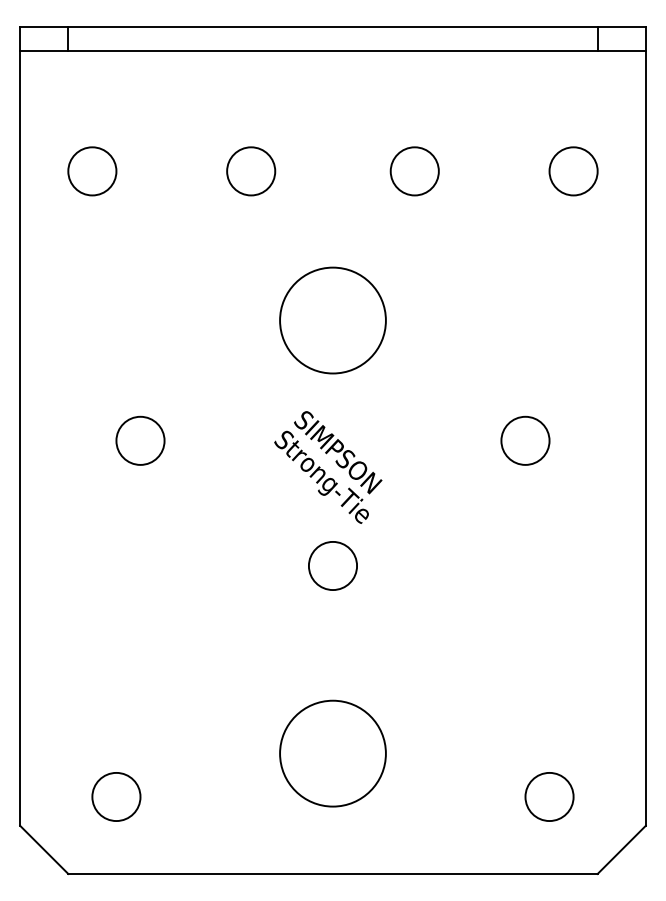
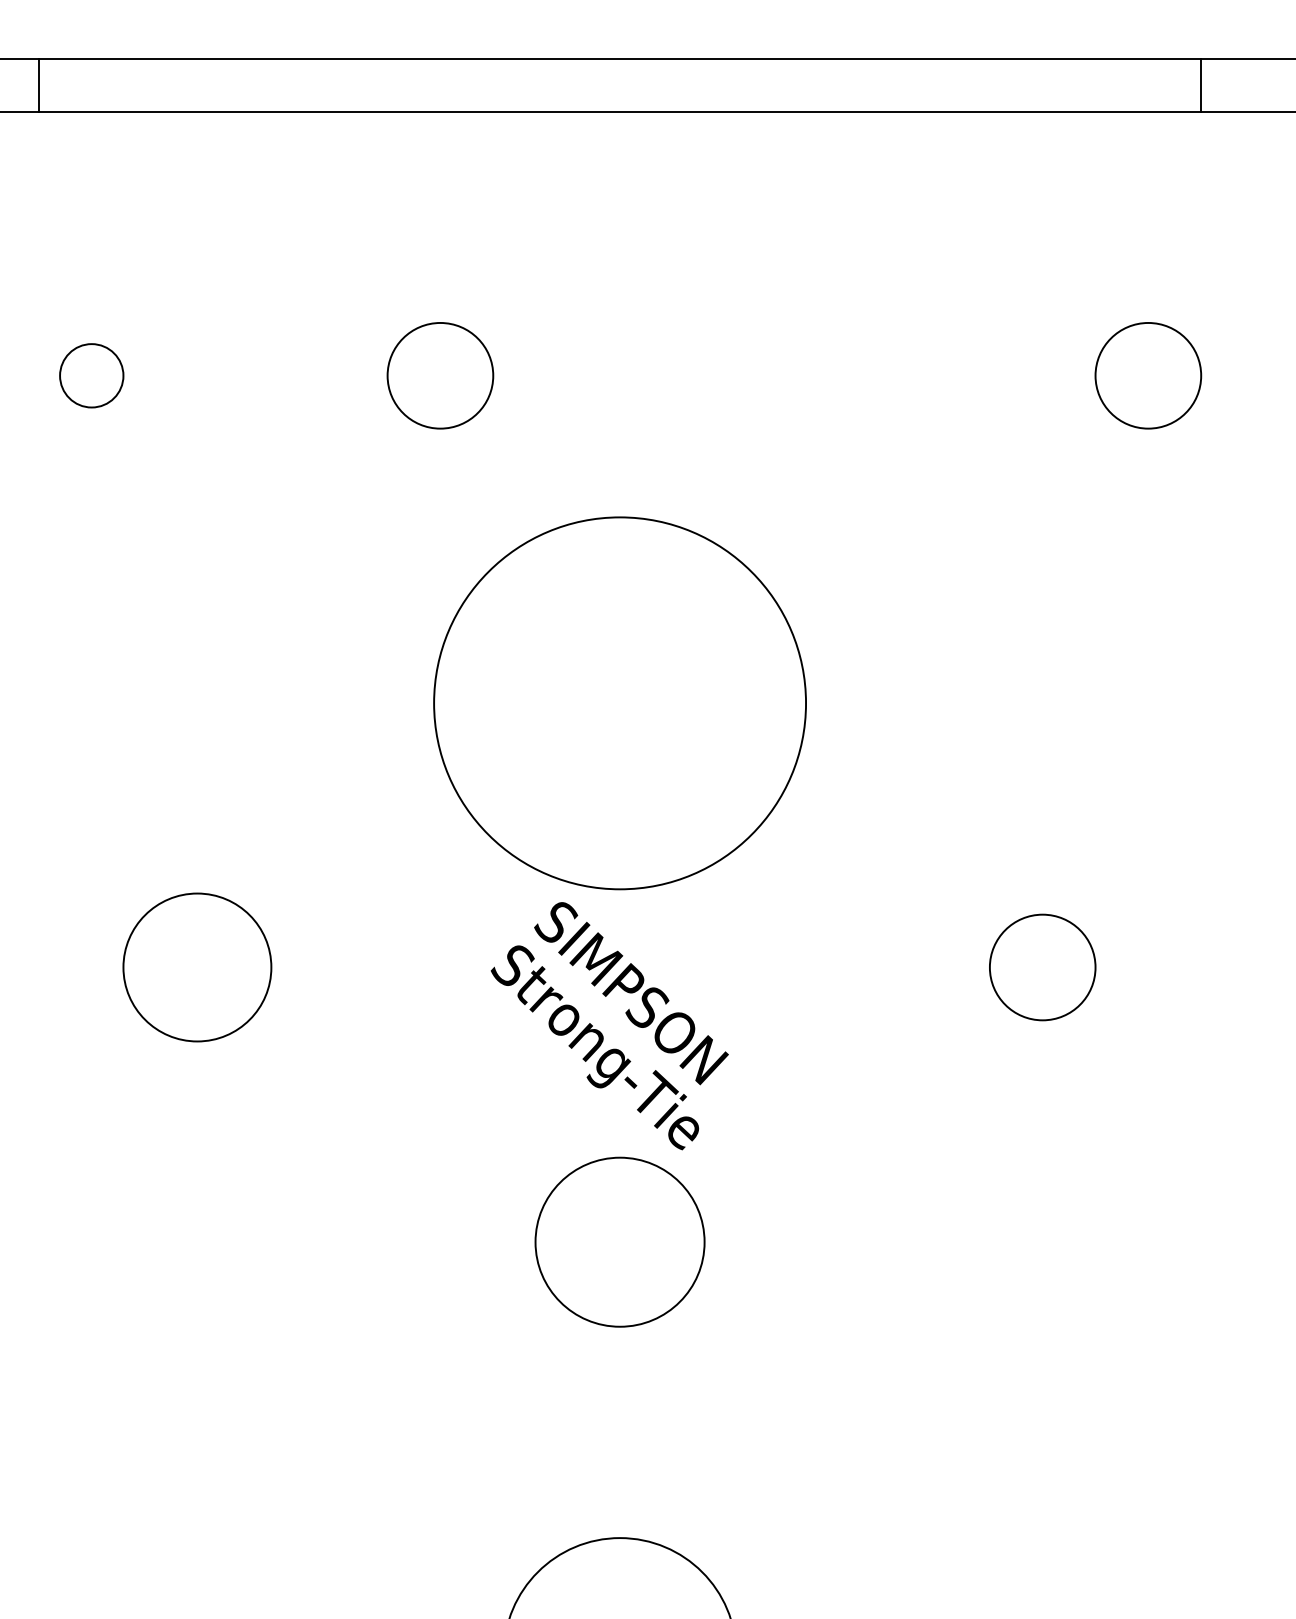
circle: (92, 171) -> (92, 376), size x0.6
circle: (414, 171) -> (799, 376), removed
circle: (332, 320) -> (618, 703), size x1.6
circle: (140, 440) -> (197, 966), size x1.4
circle: (332, 565) -> (618, 1241), size x1.6

